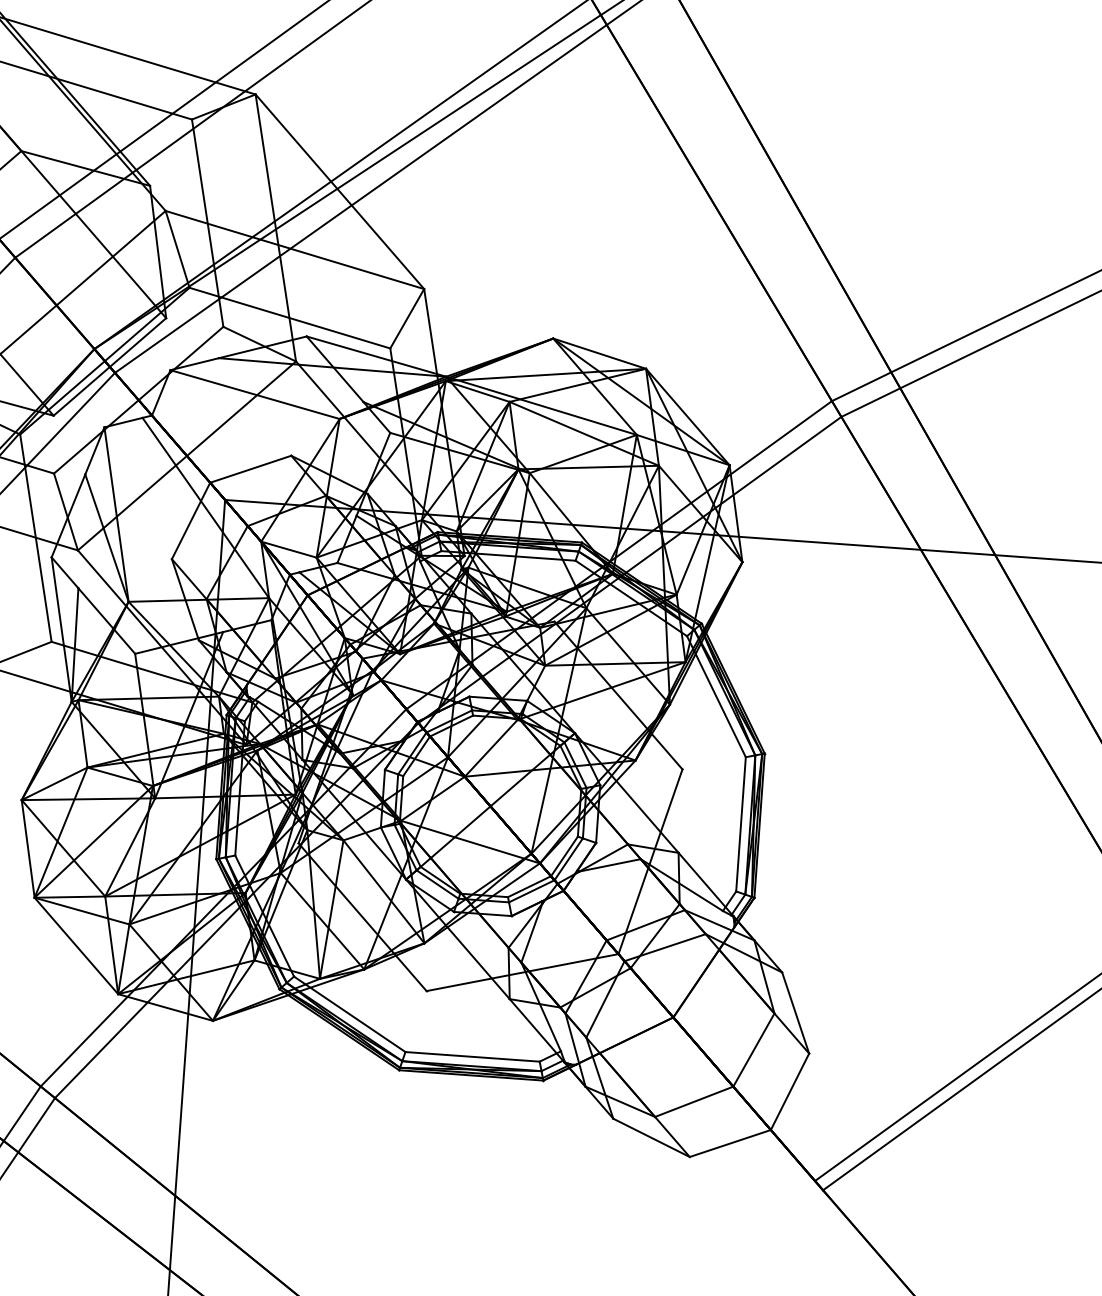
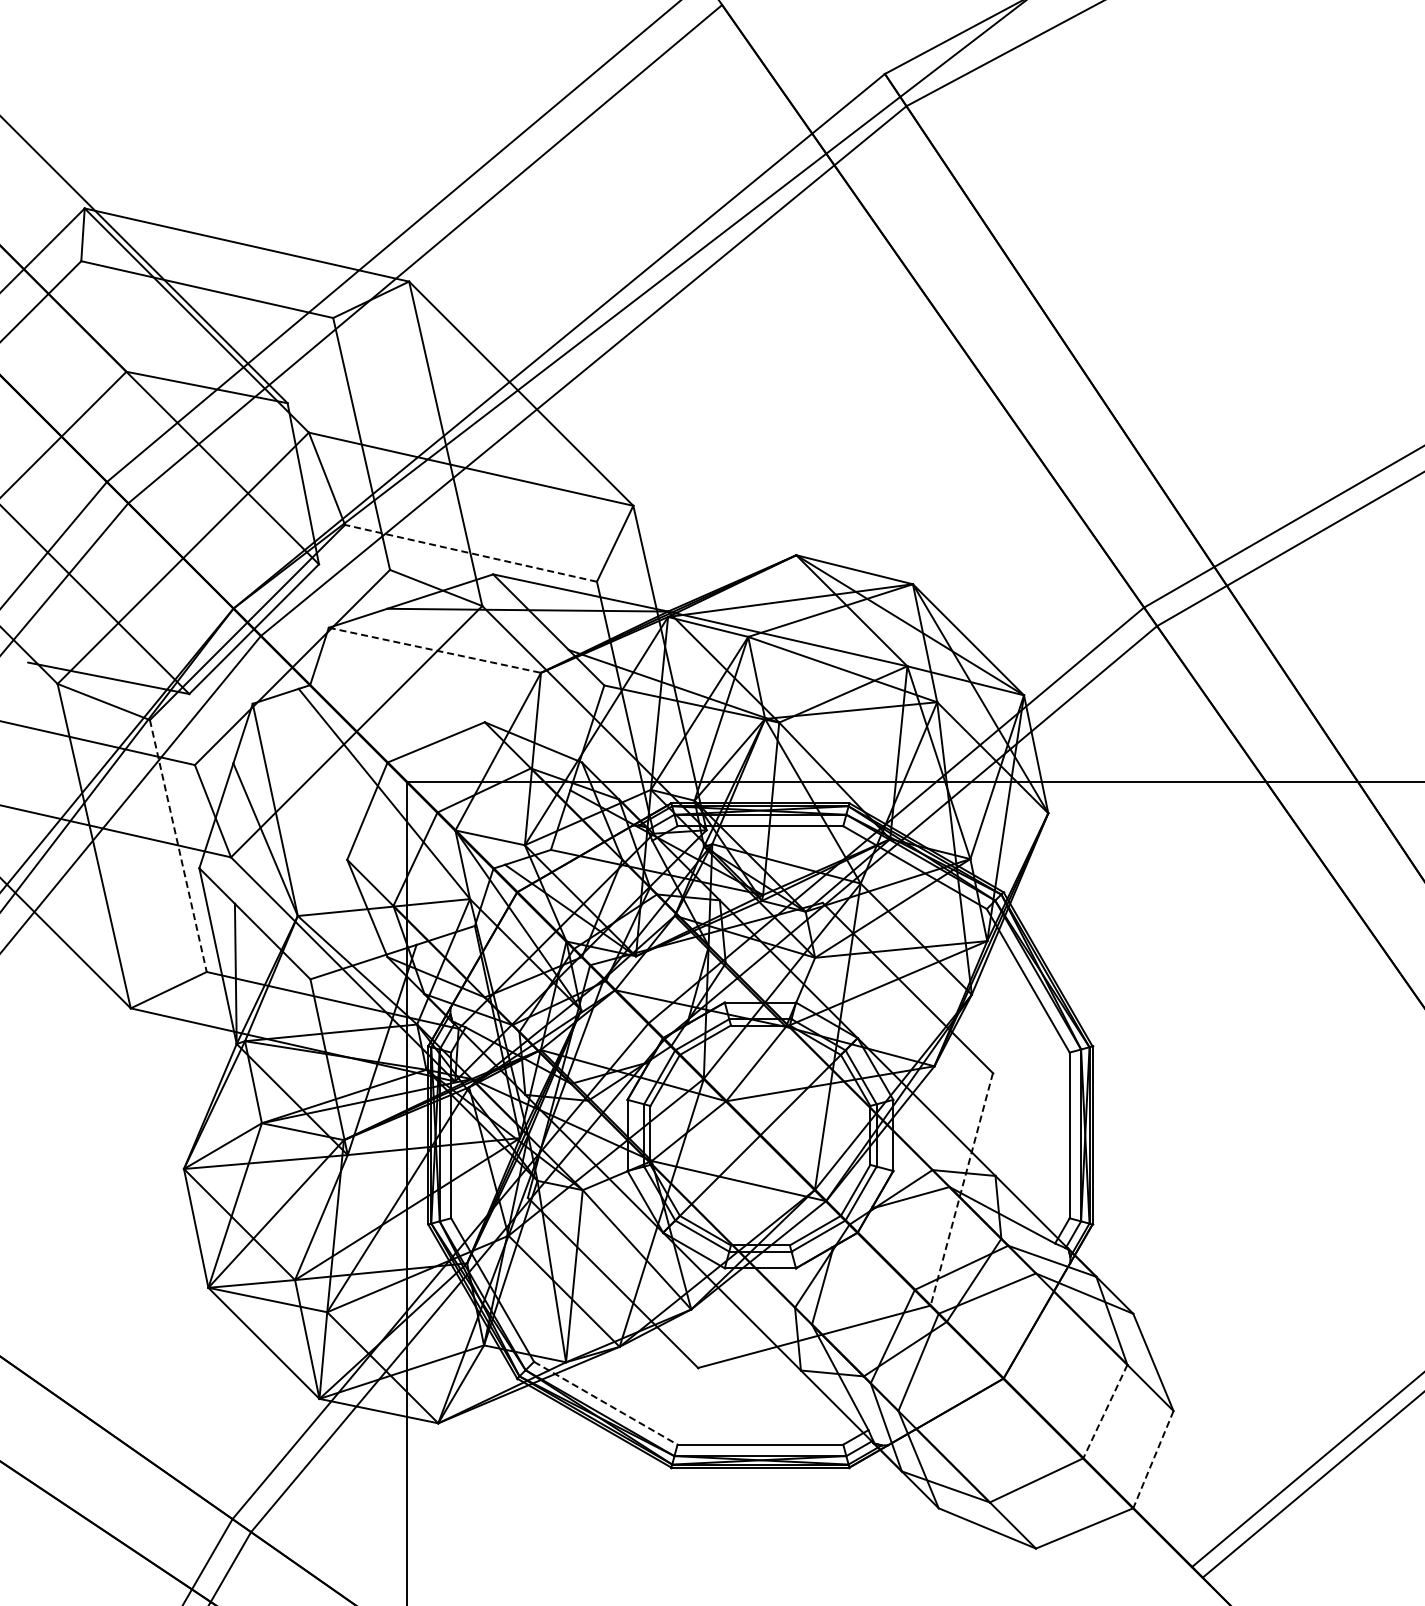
line: (289, 318) -> (470, 553), solid -> dashed
line: (255, 394) -> (435, 650), solid -> dashed
line: (36, 538) -> (178, 846), solid -> dashed
line: (650, 861) -> (961, 1189), solid -> dashed
line: (349, 1014) -> (605, 1403), solid -> dashed
line: (754, 1050) -> (1105, 1411), solid -> dashed
line: (790, 1091) -> (1153, 1459), solid -> dashed

